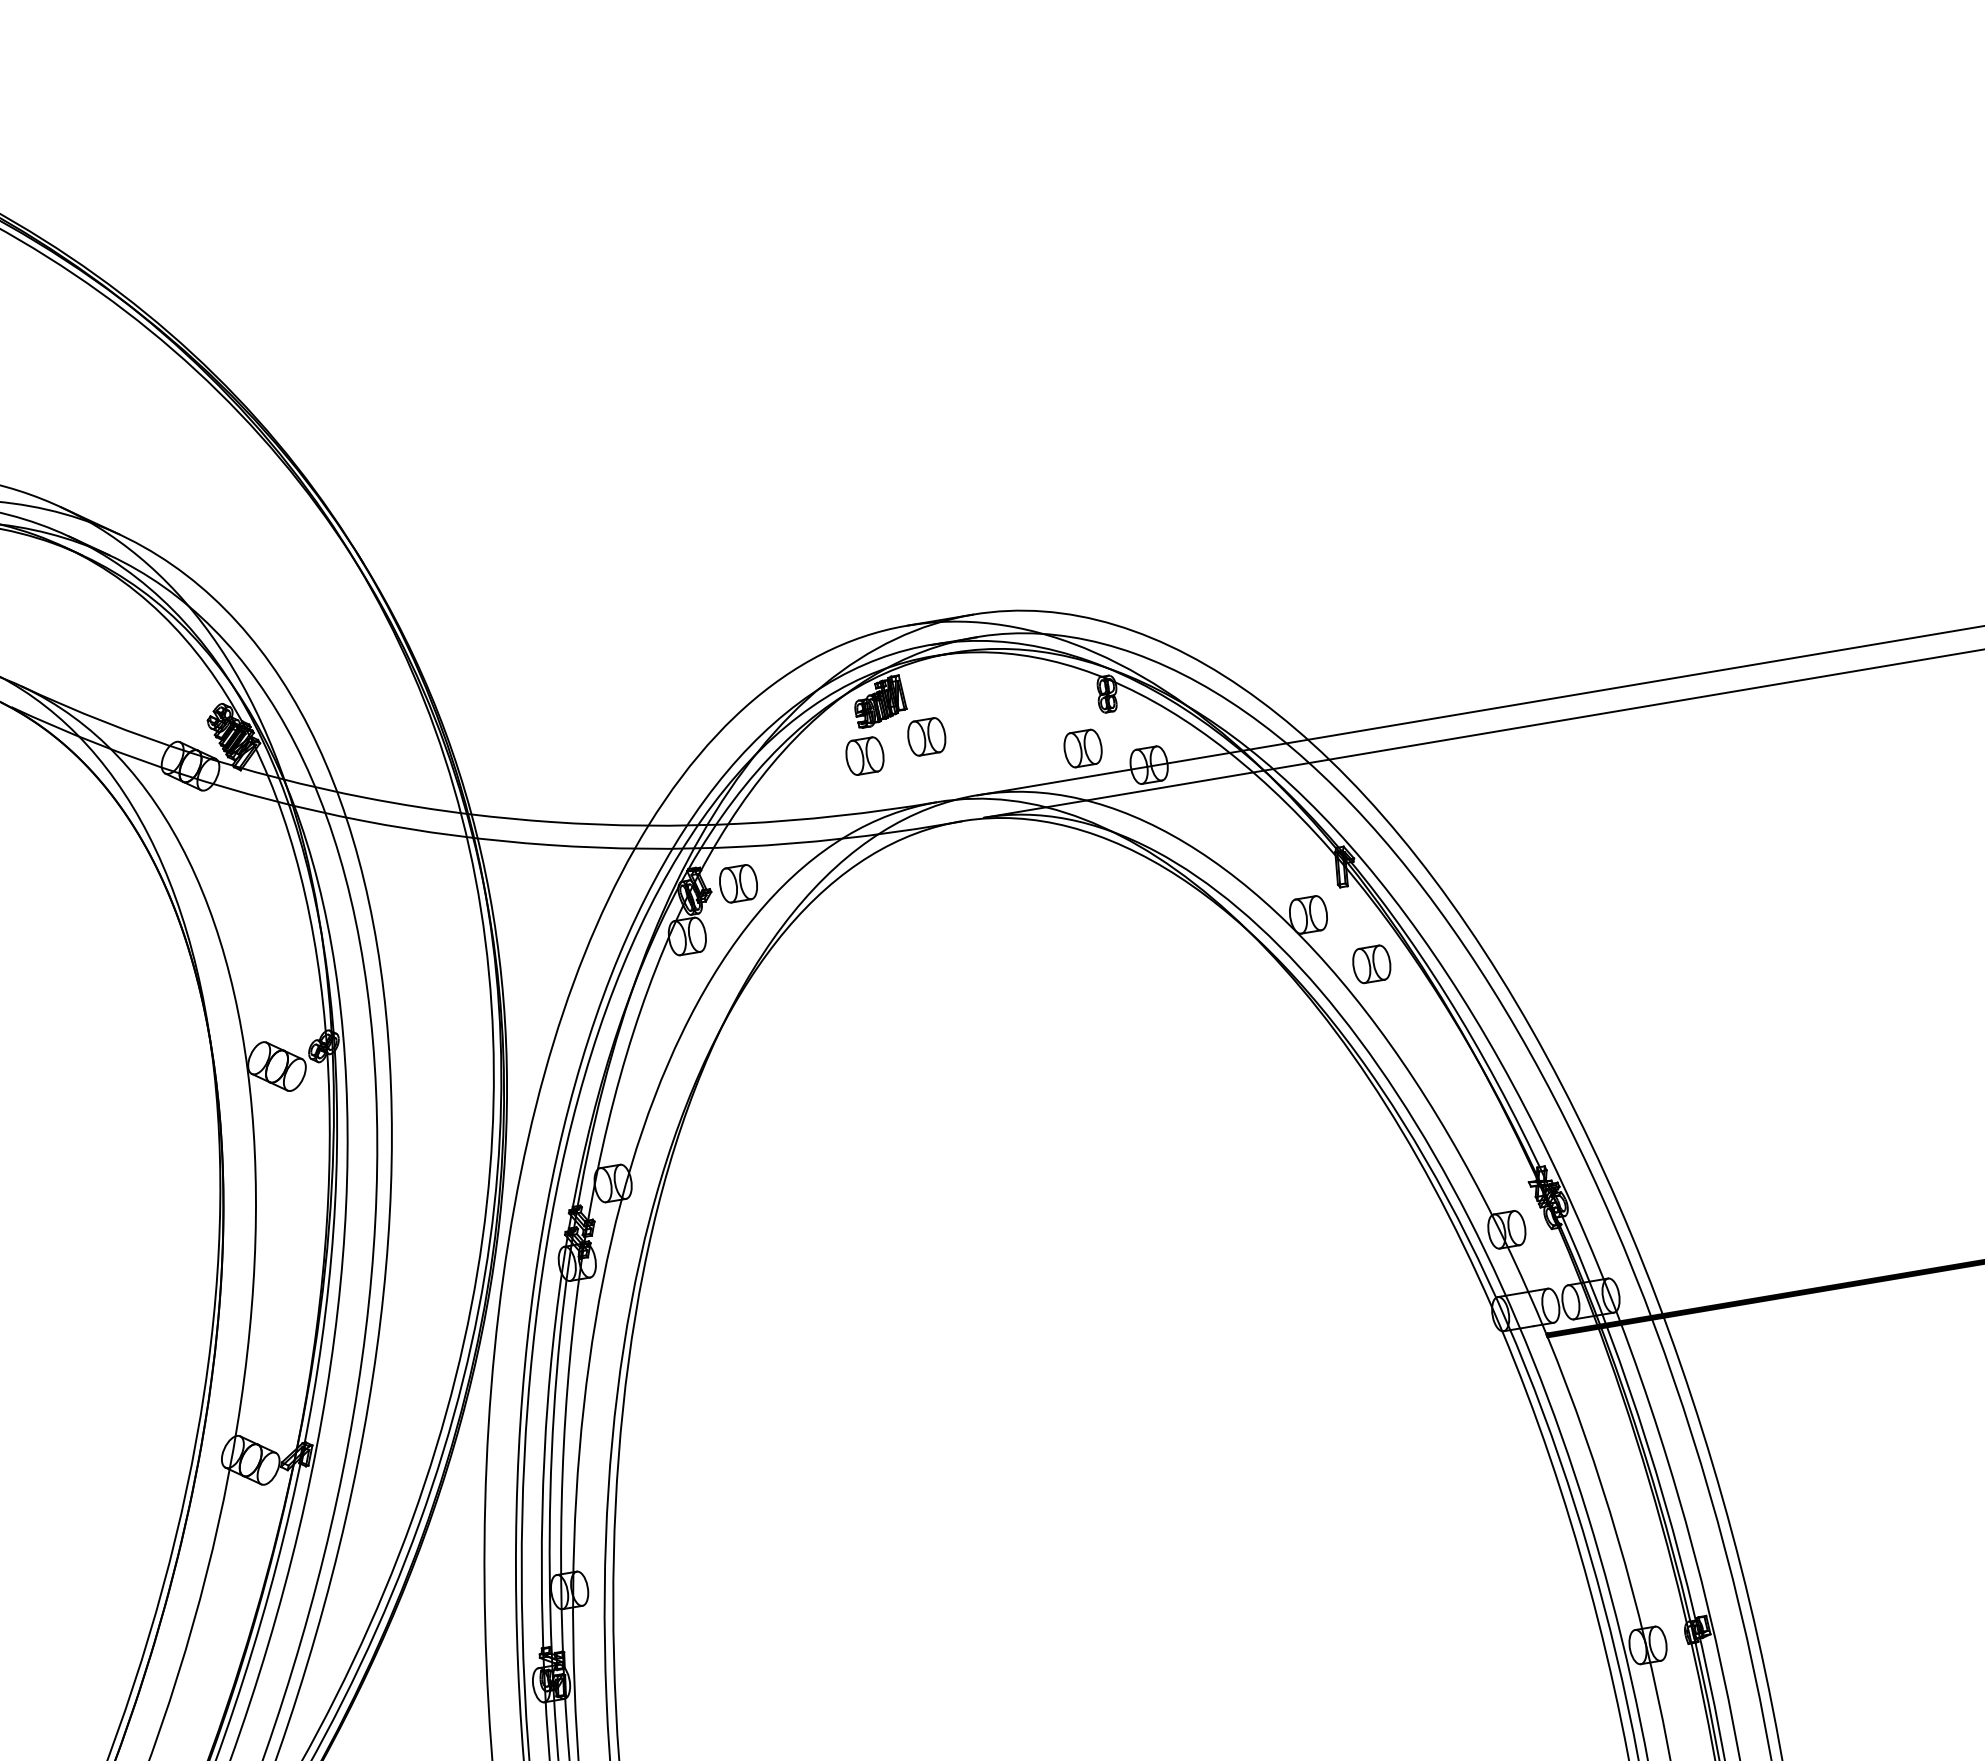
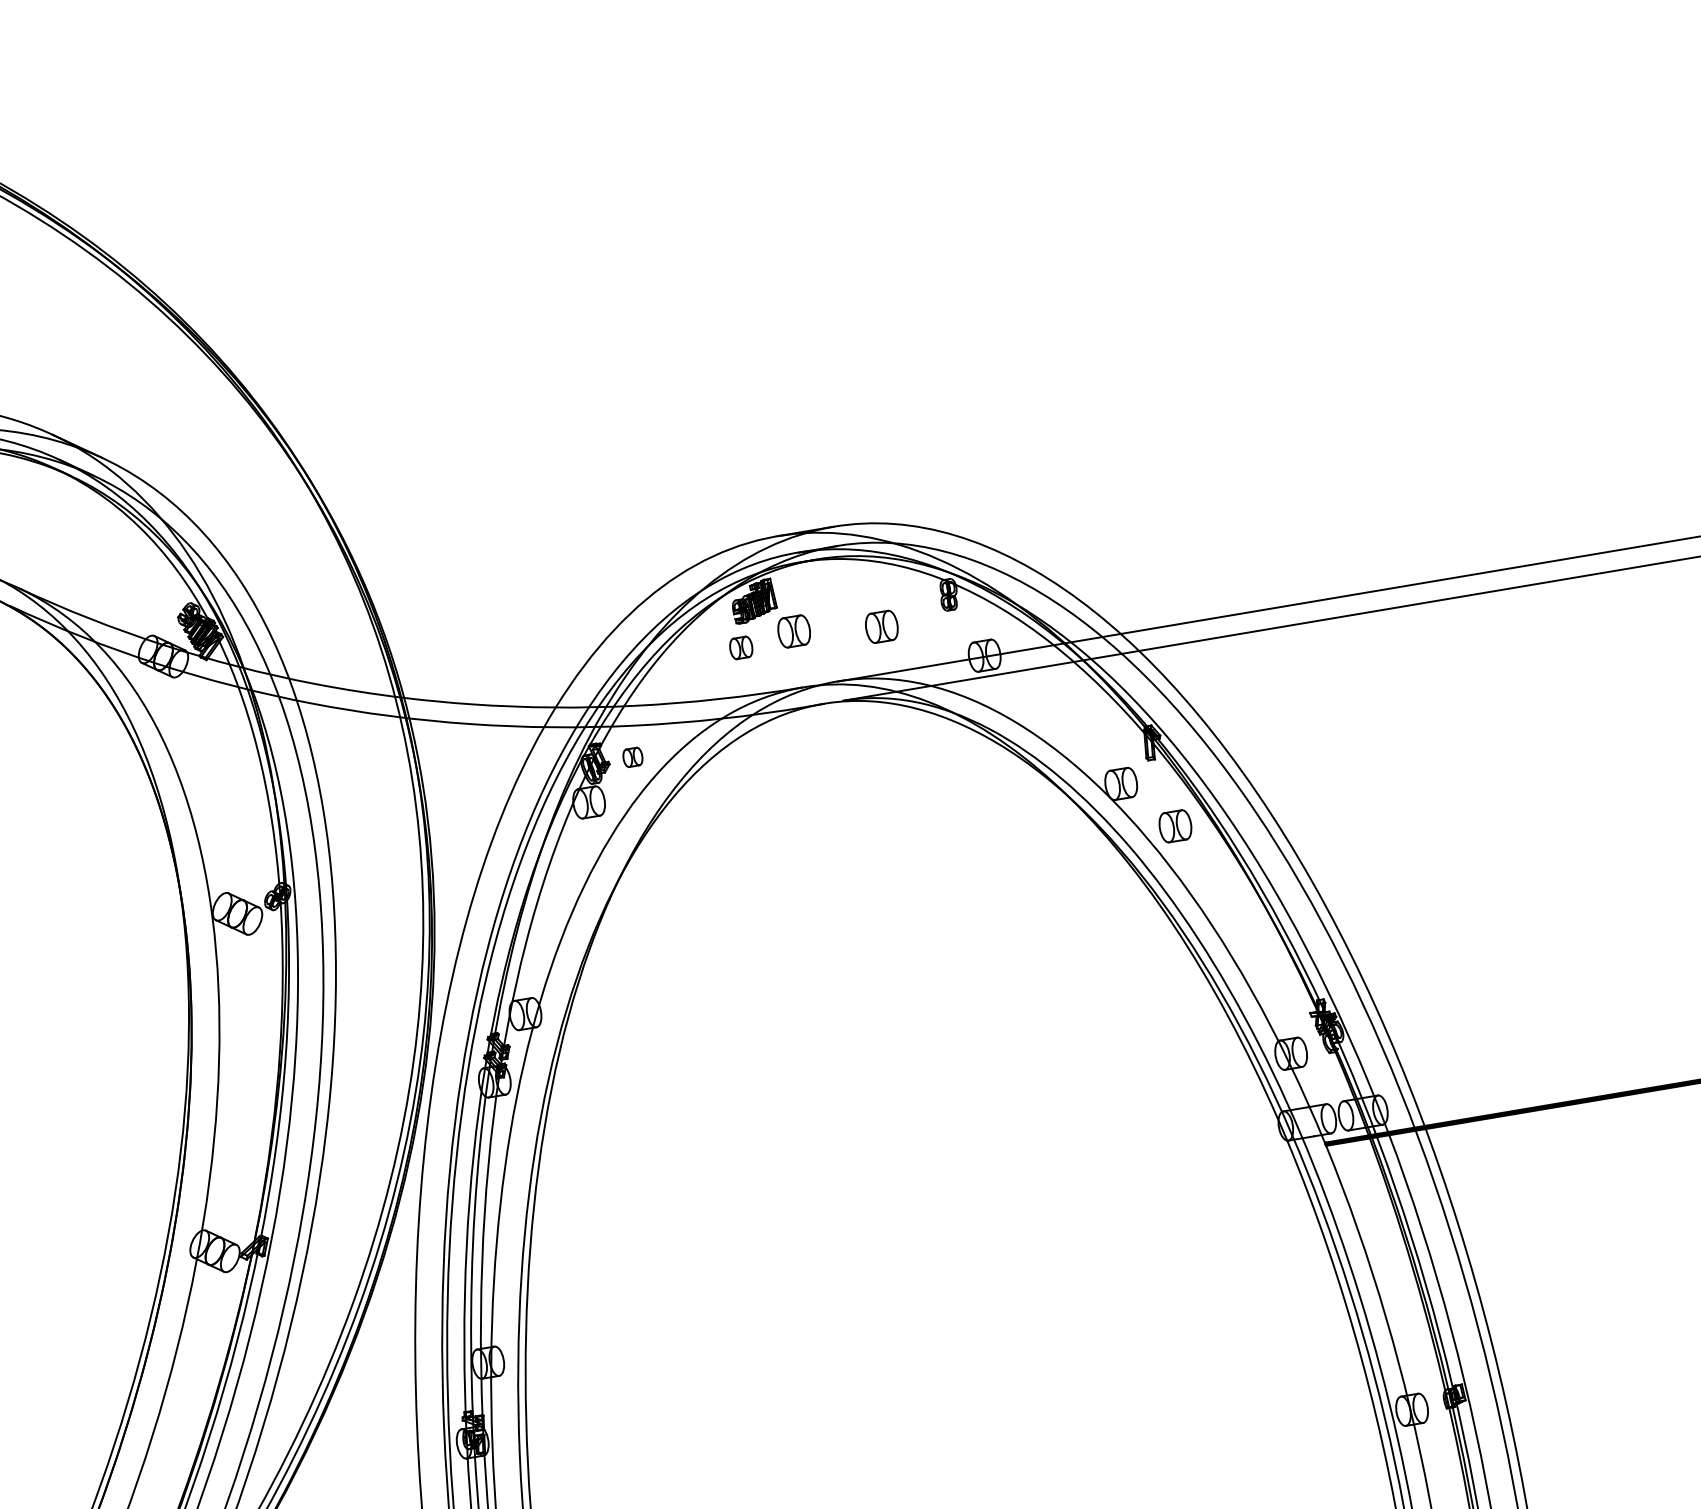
part: (1082, 748) -> (881, 626), moved
part: (864, 755) -> (740, 647), size x0.7
part: (738, 883) -> (632, 757), size x0.6

